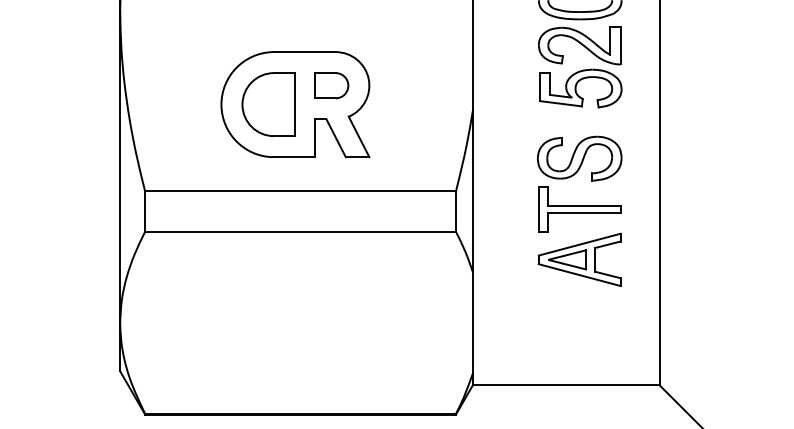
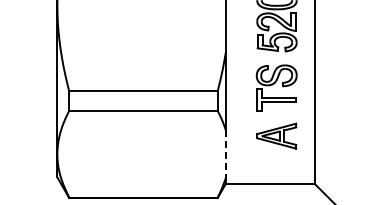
part: (294, 105) -> (140, 50), removed
part: (579, 258) -> (276, 135), moved
line: (472, 323) -> (225, 154), solid -> dashed

